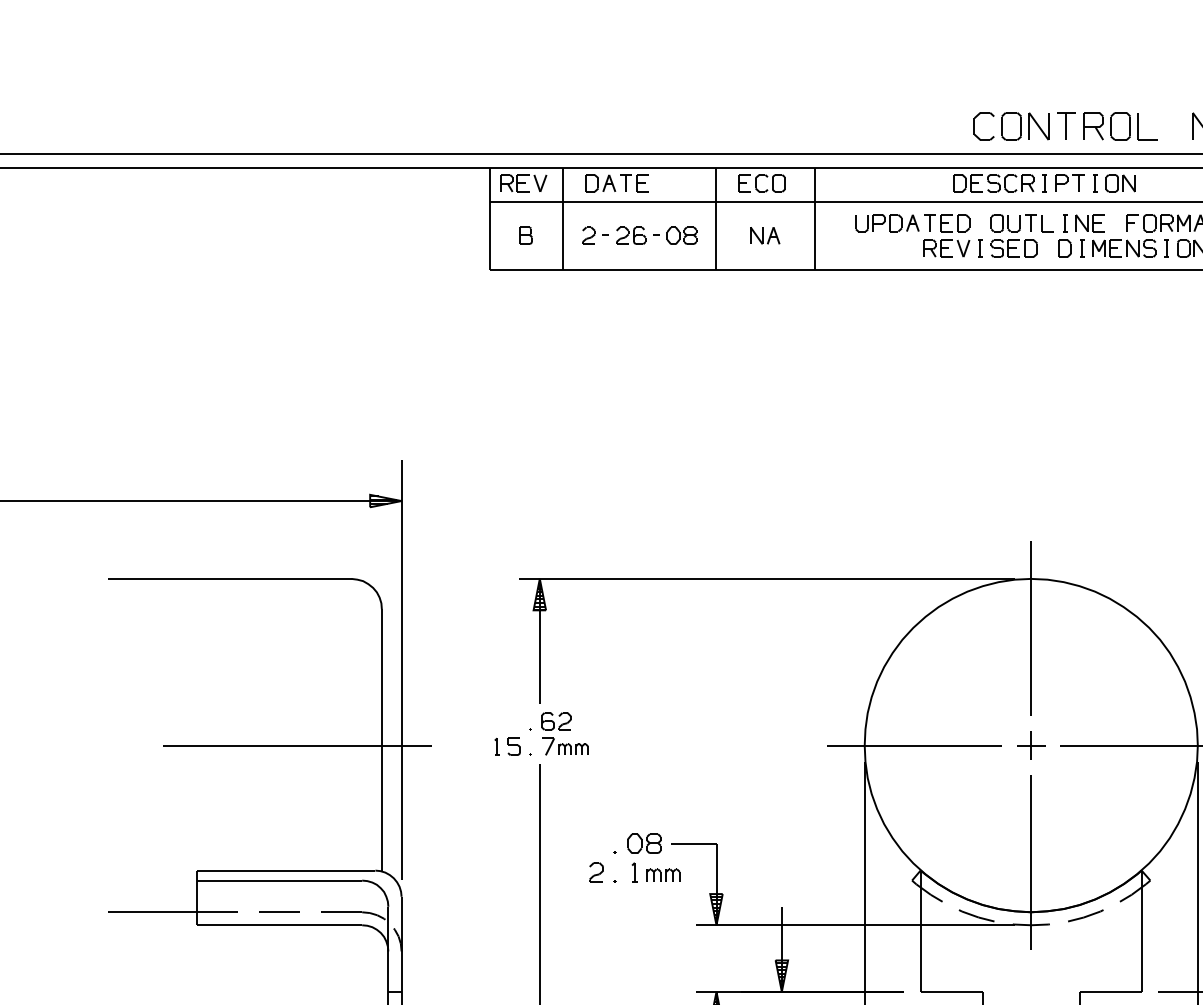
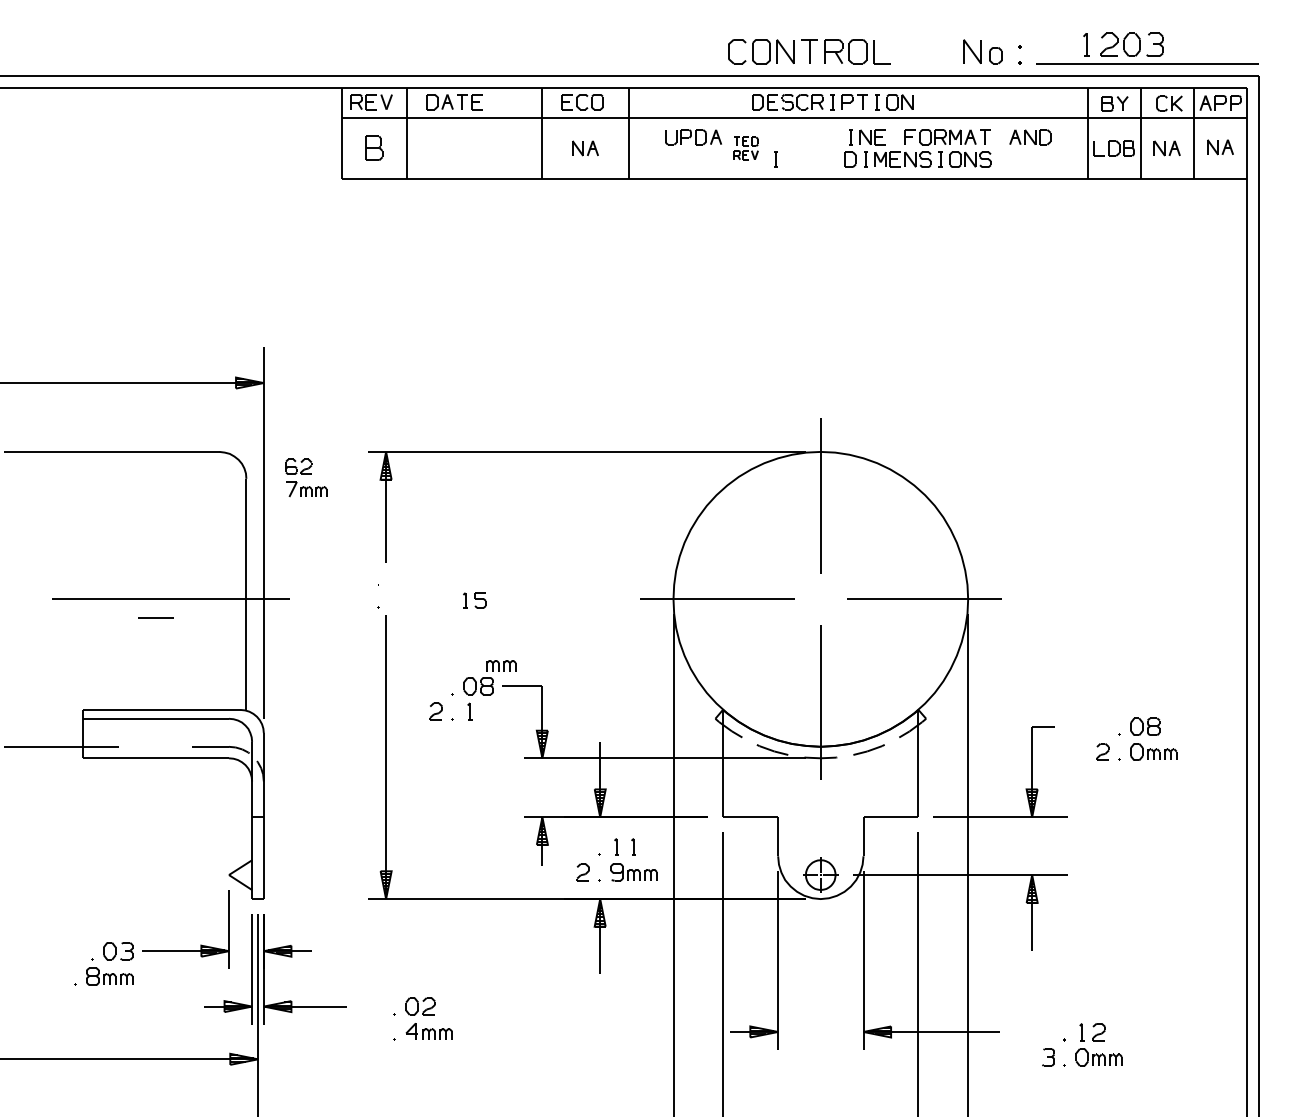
part: (1065, 126) -> (809, 51), moved
part: (526, 235) -> (374, 148), size x1.6
part: (639, 235) -> (474, 148), removed
part: (946, 235) -> (745, 148), size x0.6
part: (1021, 235) -> (812, 148), removed
part: (565, 733) -> (306, 477), moved
part: (1030, 744) -> (820, 598), removed
part: (507, 746) -> (474, 600), moved
part: (663, 874) -> (501, 665), moved
line: (279, 911) -> (155, 617), moved

